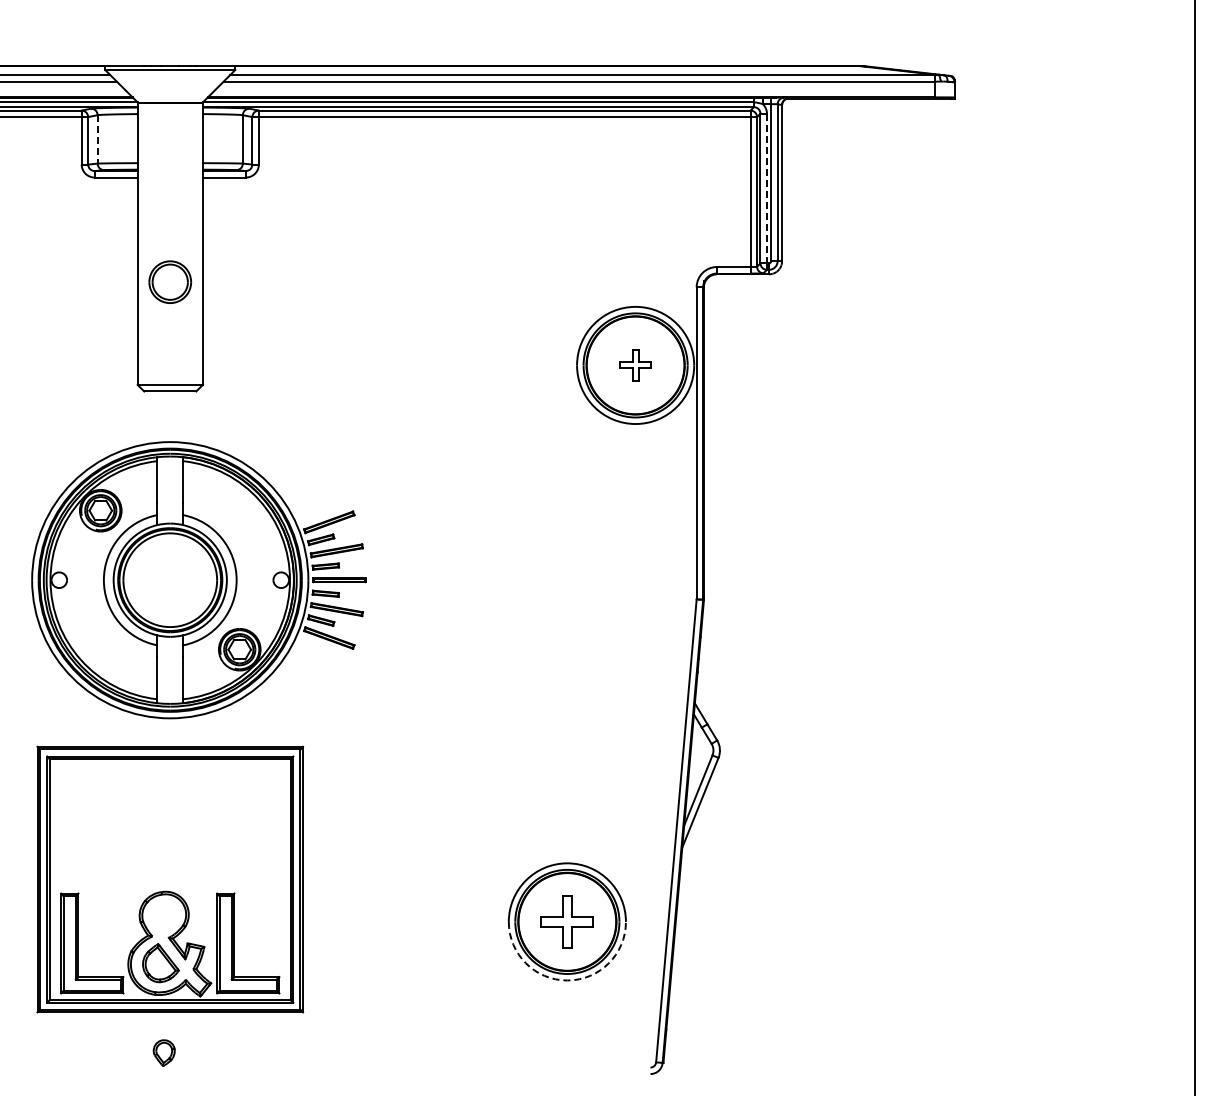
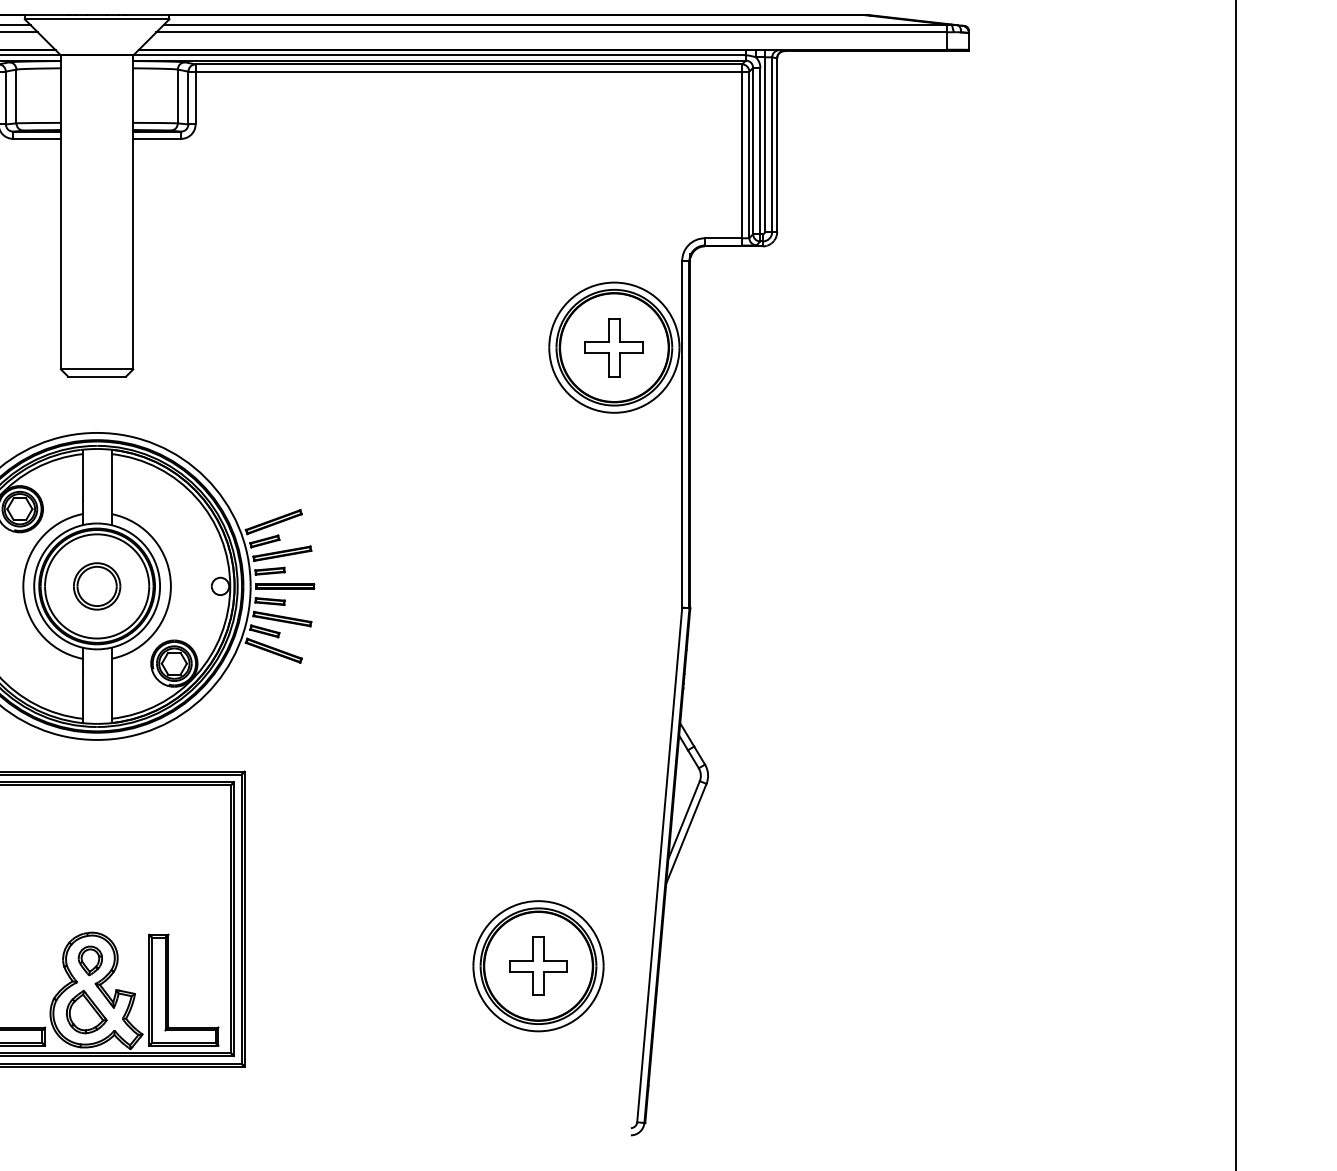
line: (97, 139) -> (16, 96), dashed -> solid
line: (766, 188) -> (759, 151), dashed -> solid
part: (170, 281) -> (97, 585), moved
part: (635, 364) -> (614, 346), size x1.67
arc: (567, 980) -> (538, 1031), dashed -> solid
part: (163, 1052) -> (89, 960), moved

